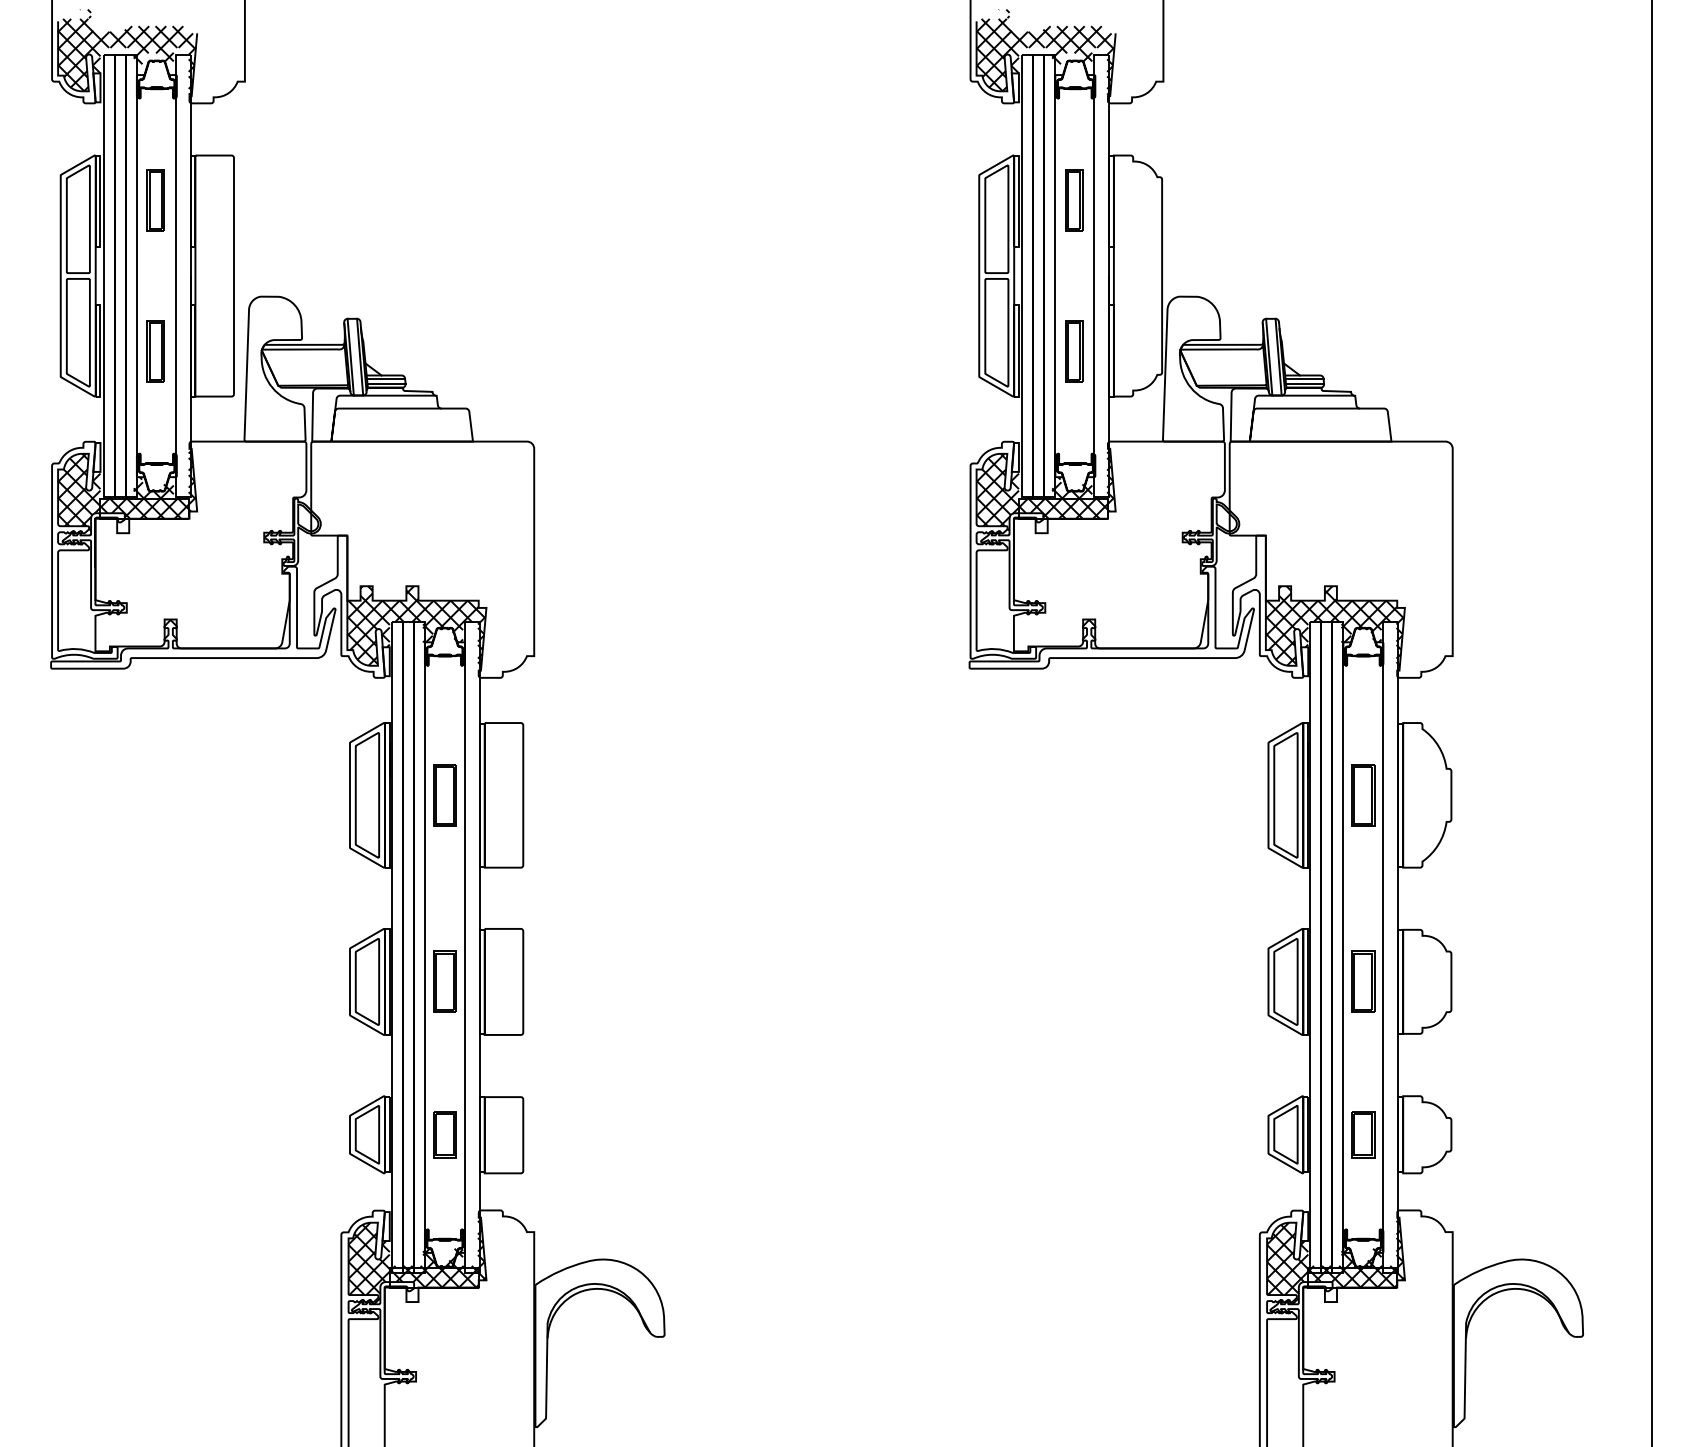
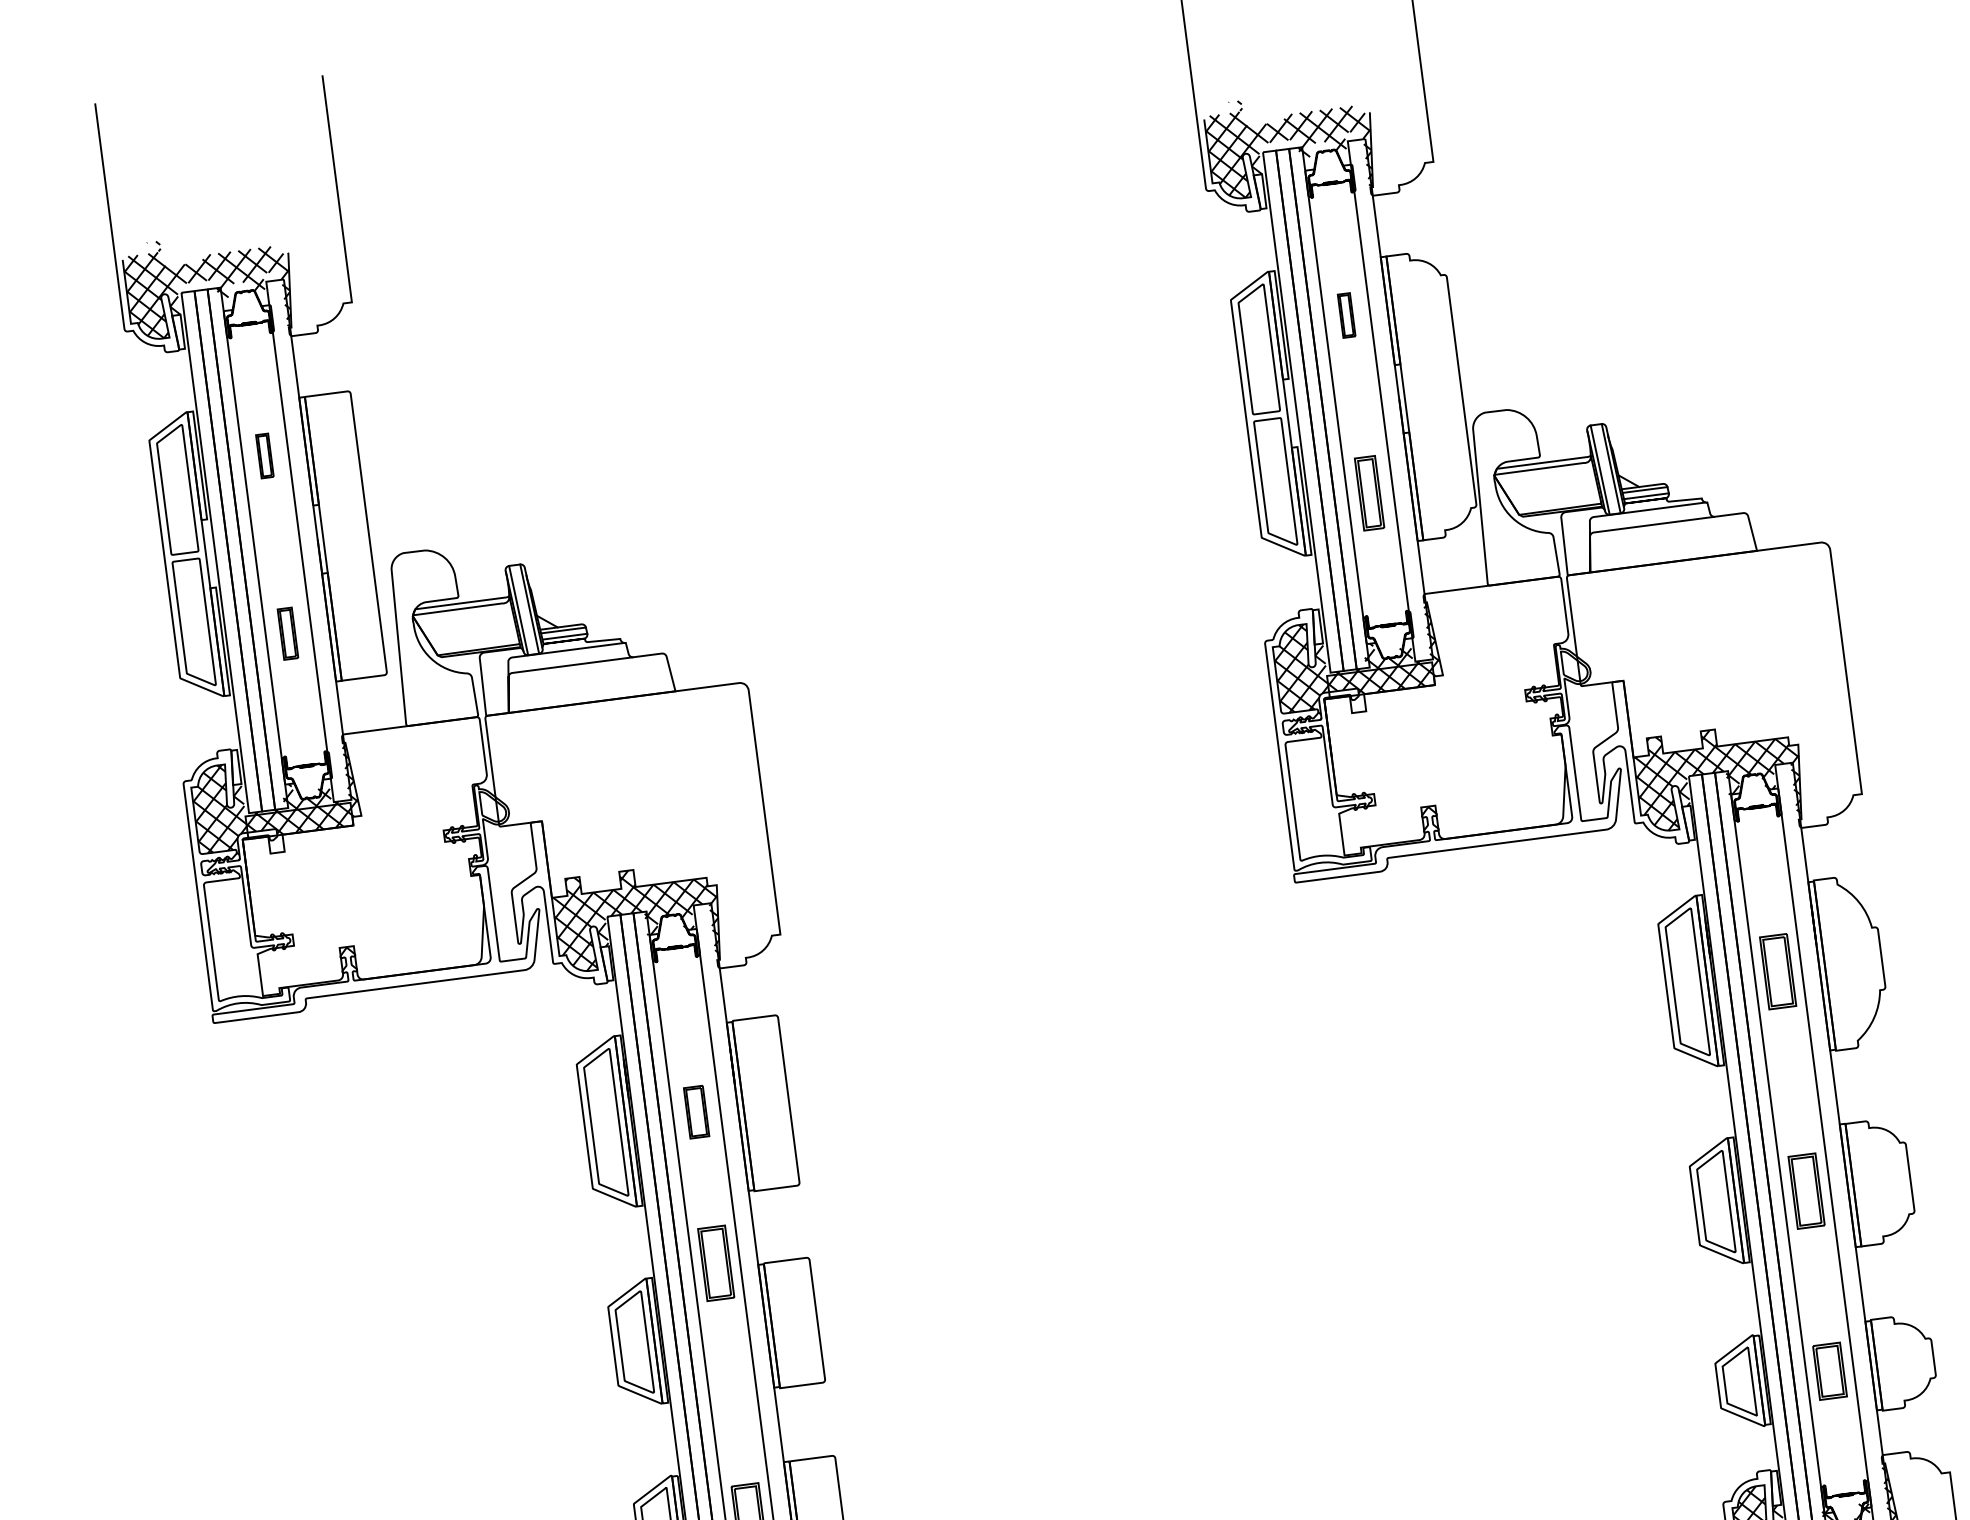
part: (155, 200) -> (264, 455), size x0.6
part: (1074, 200) -> (1346, 315), size x0.6
part: (155, 351) -> (287, 633), size x0.7
part: (444, 795) -> (696, 1112), size x0.7
part: (444, 981) -> (715, 1263), moved

